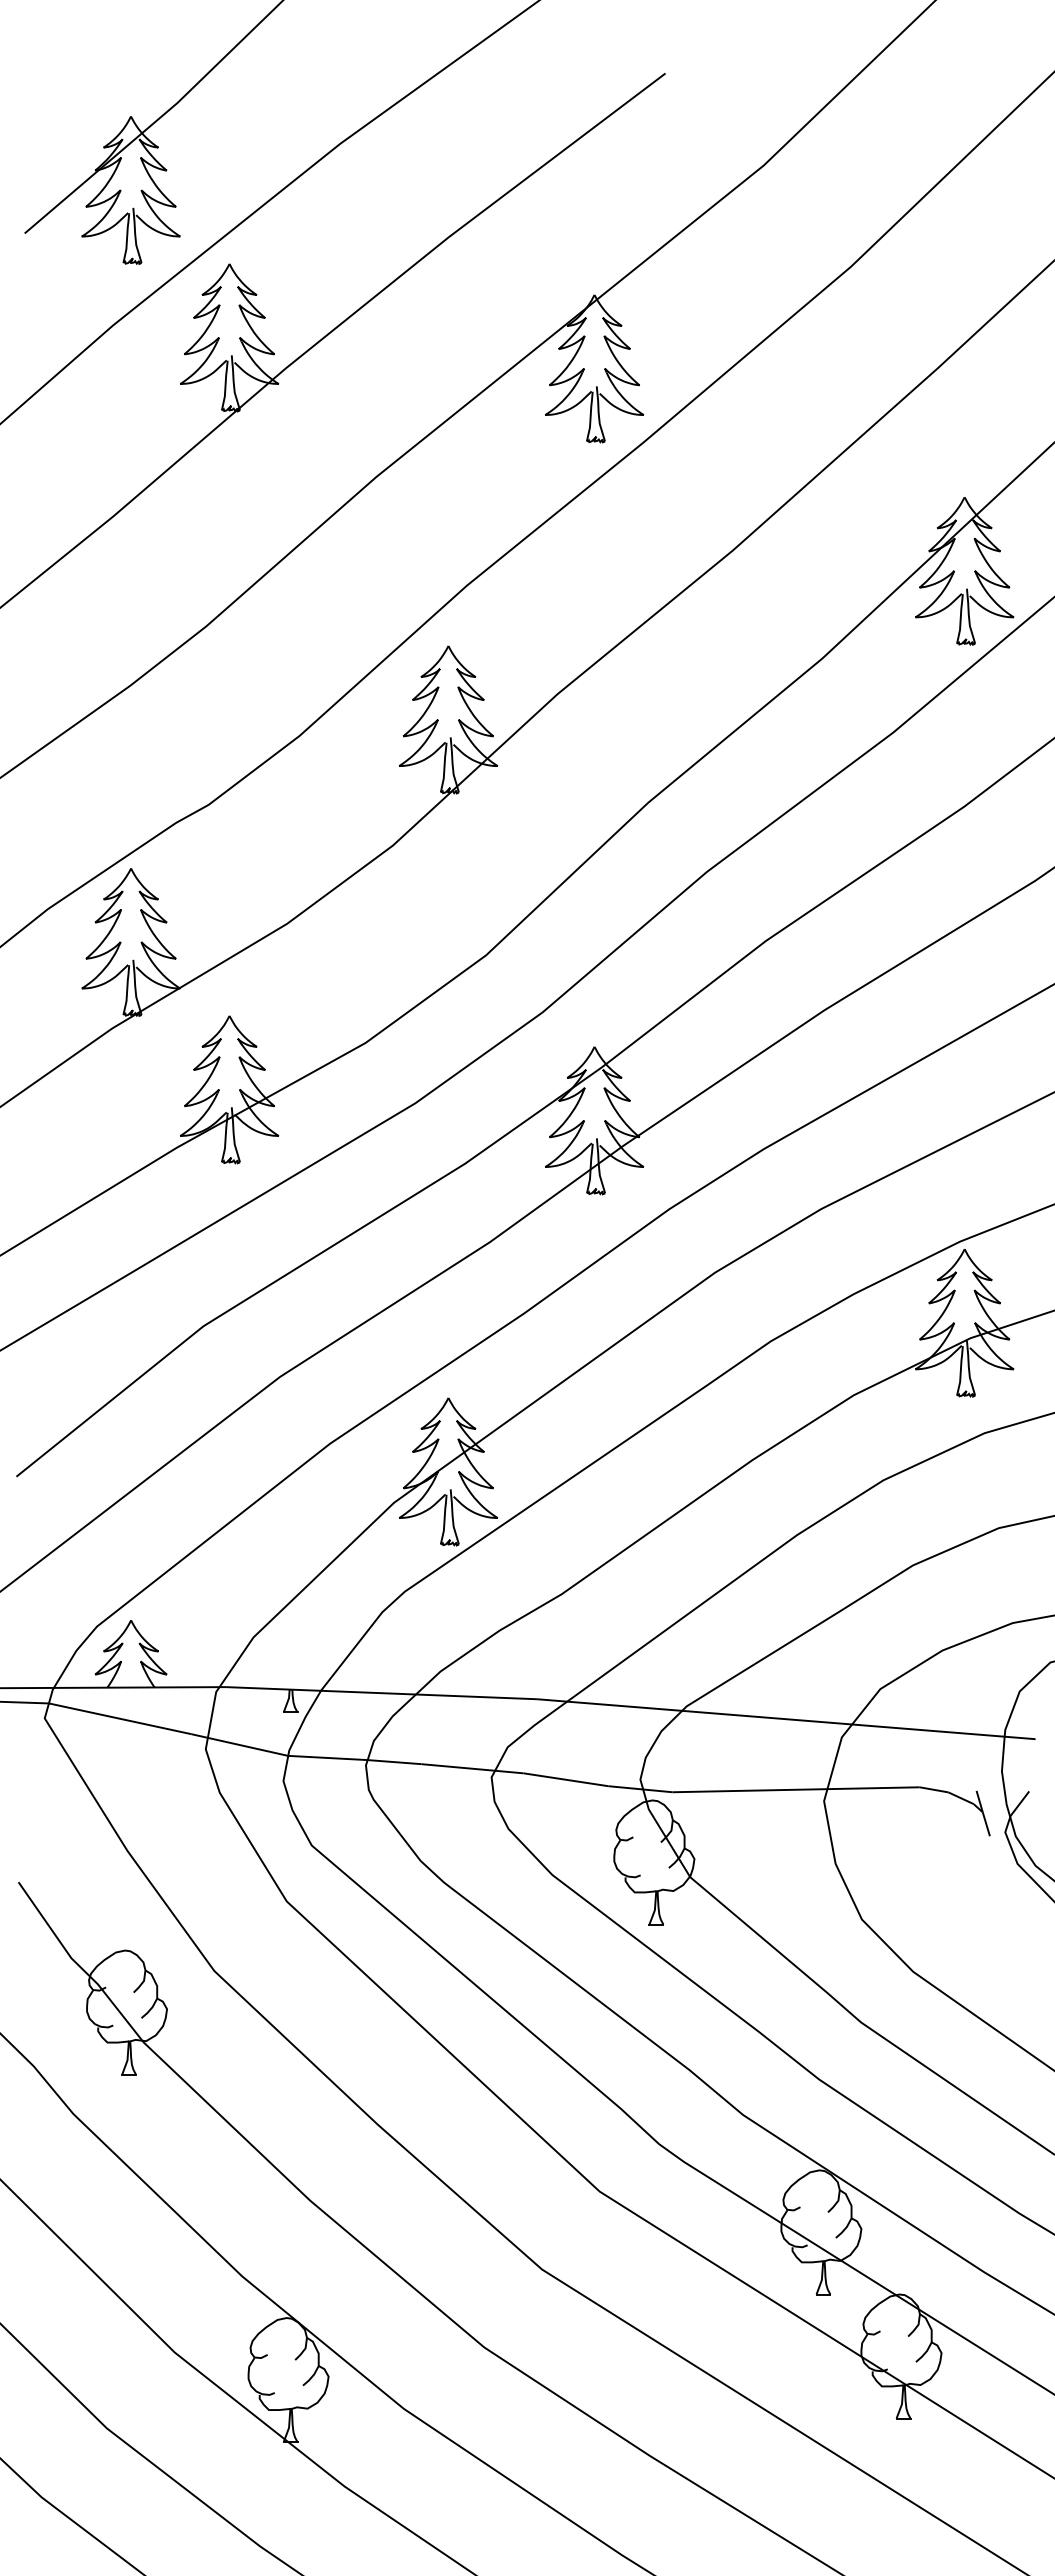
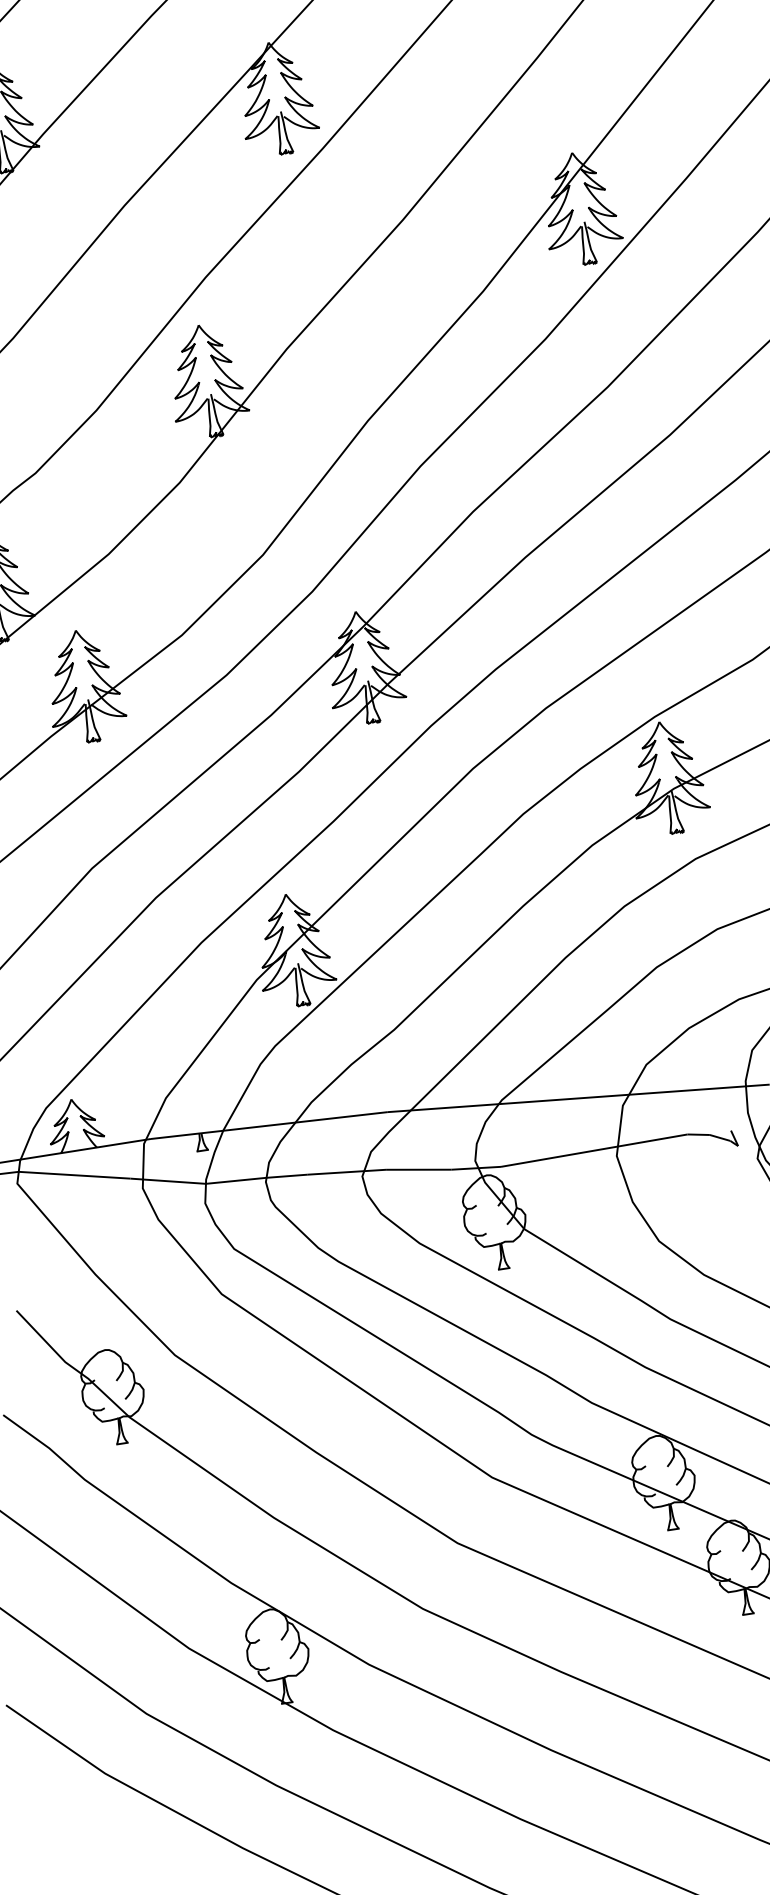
line: (985, 1824) -> (741, 1155), removed

